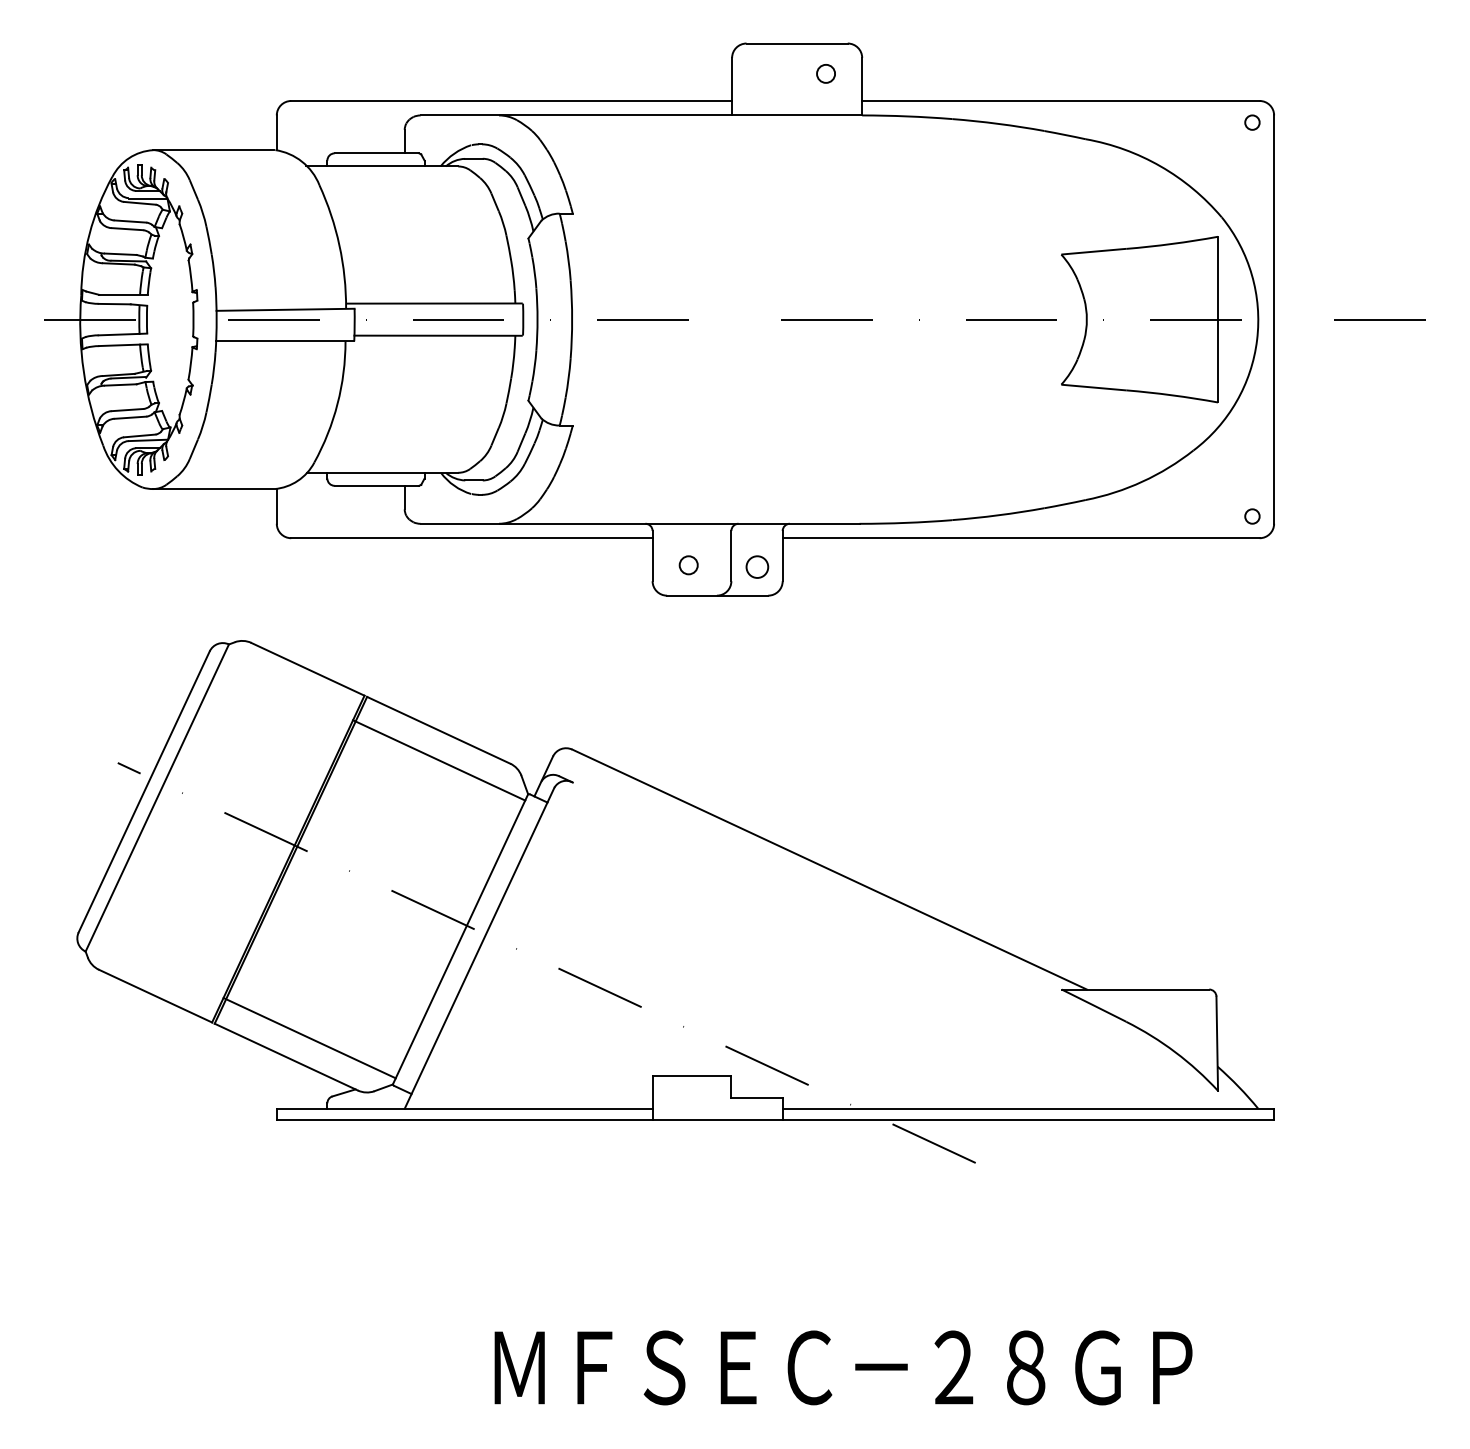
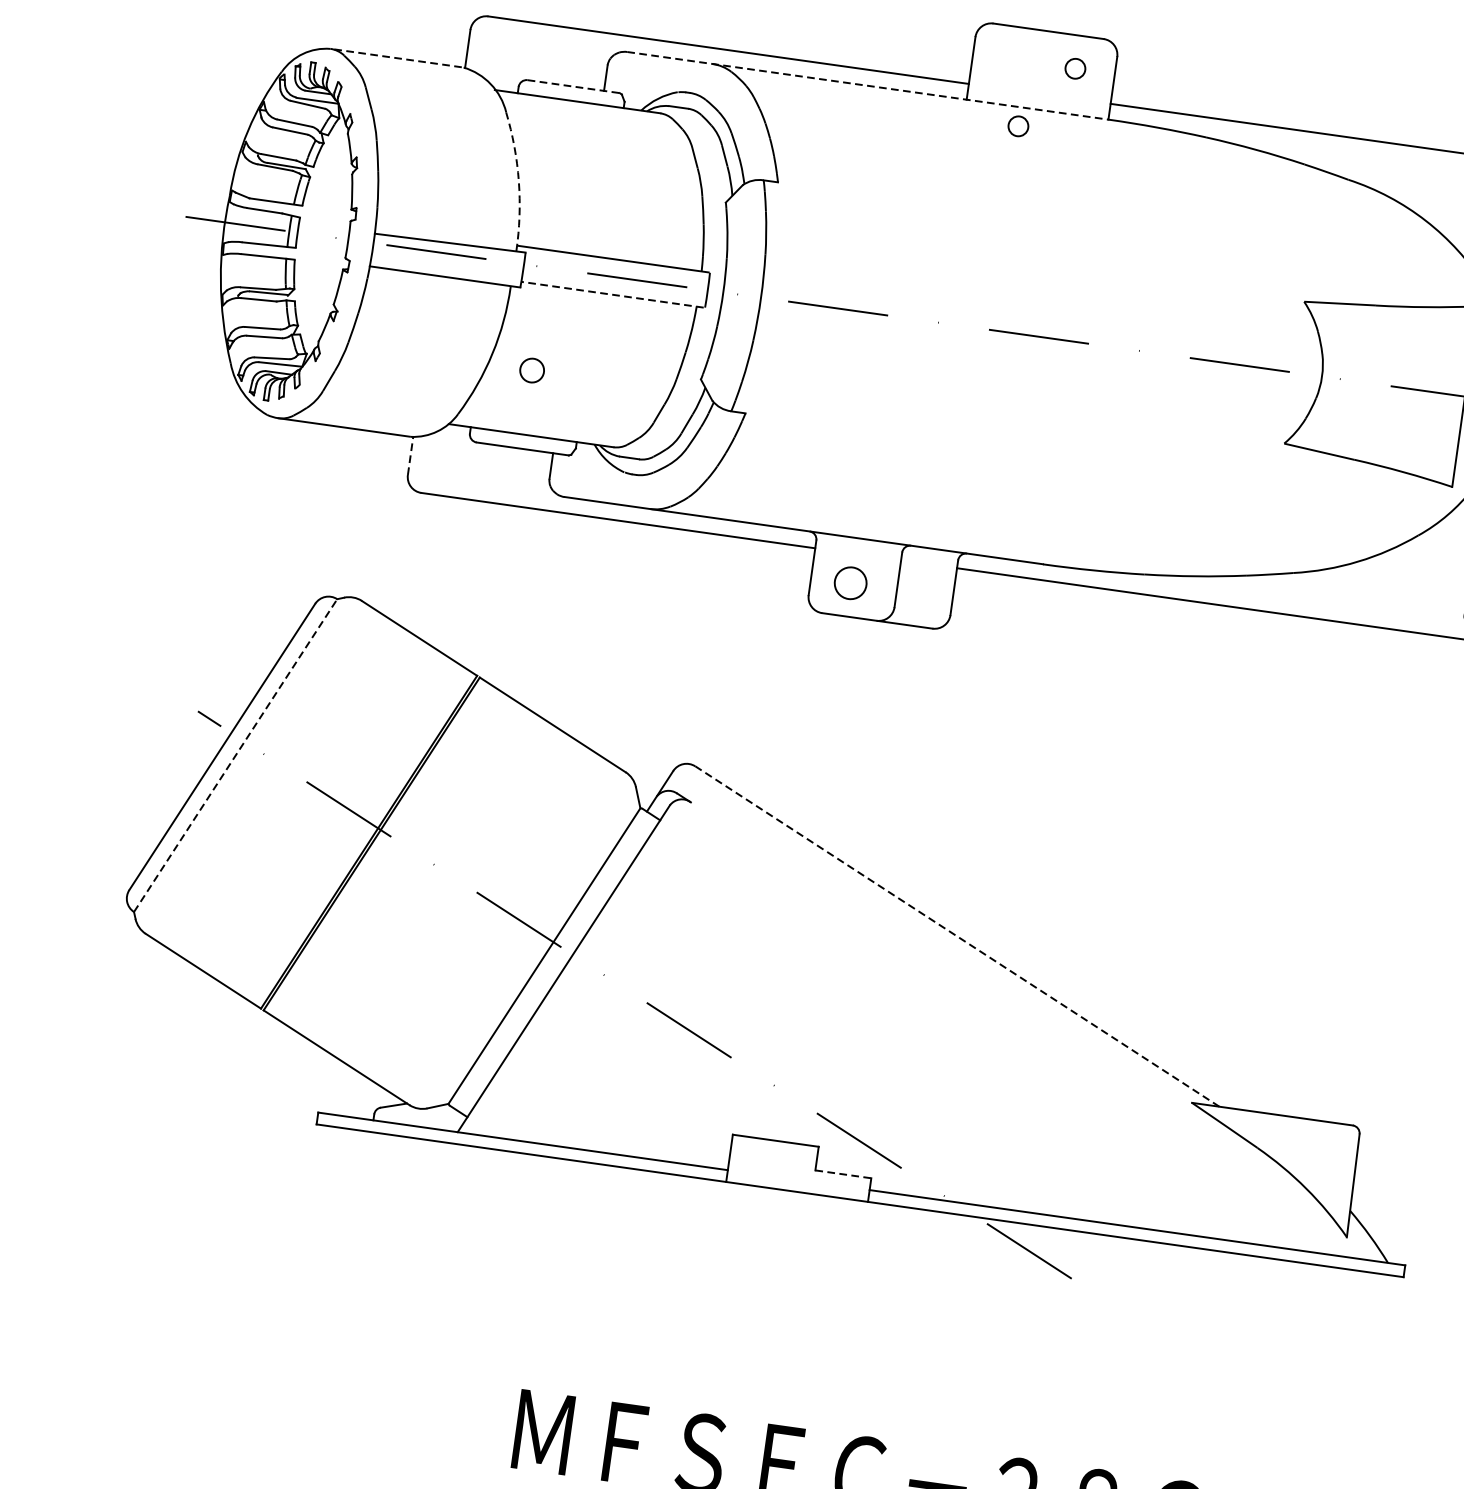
line: (641, 115) -> (867, 85), solid -> dashed
circle: (781, 132) -> (1017, 125), added
line: (212, 150) -> (394, 58), solid -> dashed
line: (377, 153) -> (574, 86), solid -> dashed
arc: (339, 245) -> (518, 181), solid -> dashed
line: (438, 335) -> (612, 294), solid -> dashed
line: (276, 505) -> (410, 455), solid -> dashed
circle: (688, 565) -> (850, 583), size x1.6
circle: (757, 566) -> (532, 369), moved
line: (439, 760) -> (548, 757), removed
line: (157, 797) -> (235, 755), solid -> dashed
line: (829, 869) -> (957, 936), solid -> dashed
line: (309, 1038) -> (364, 1041), removed
line: (757, 1097) -> (843, 1173), solid -> dashed

